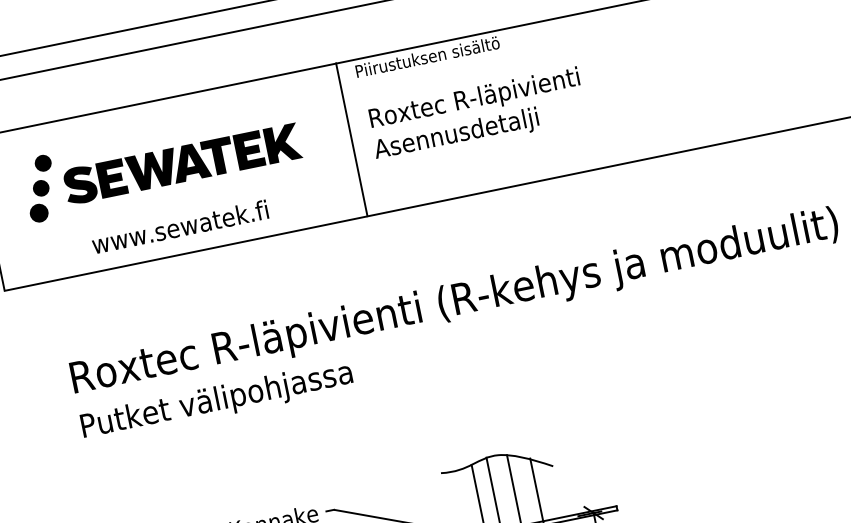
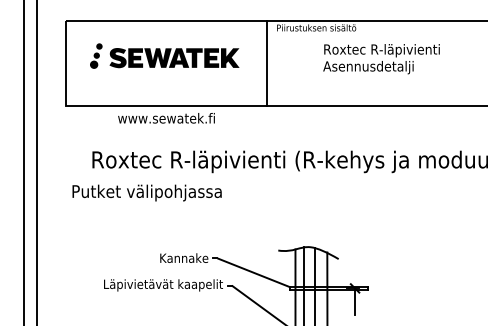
text: (477, 115) -> (381, 59), moved
part: (40, 188) -> (96, 55), size x0.7
text: (180, 227) -> (166, 118), moved
text: (215, 400) -> (146, 192), moved

